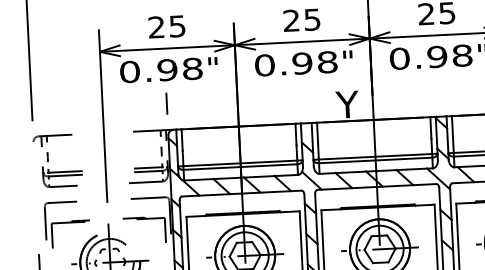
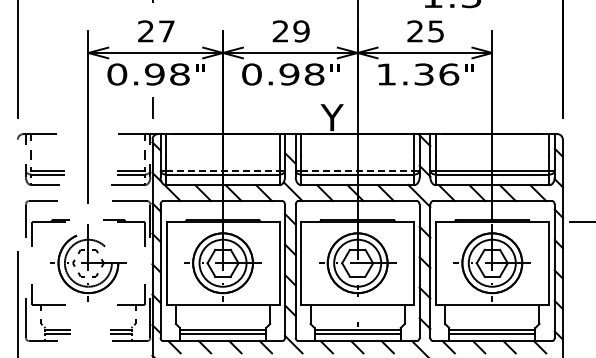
text: (312, 19) -> (301, 31), 25 -> 29
text: (177, 26) -> (166, 31), 25 -> 27
text: (430, 57) -> (417, 74), 0.98 -> 1.36
line: (375, 156) -> (357, 170), solid -> dashed
line: (240, 162) -> (222, 170), solid -> dashed

